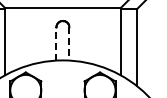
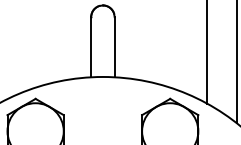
line: (56, 44) -> (91, 48), dashed -> solid
line: (69, 44) -> (114, 48), dashed -> solid

